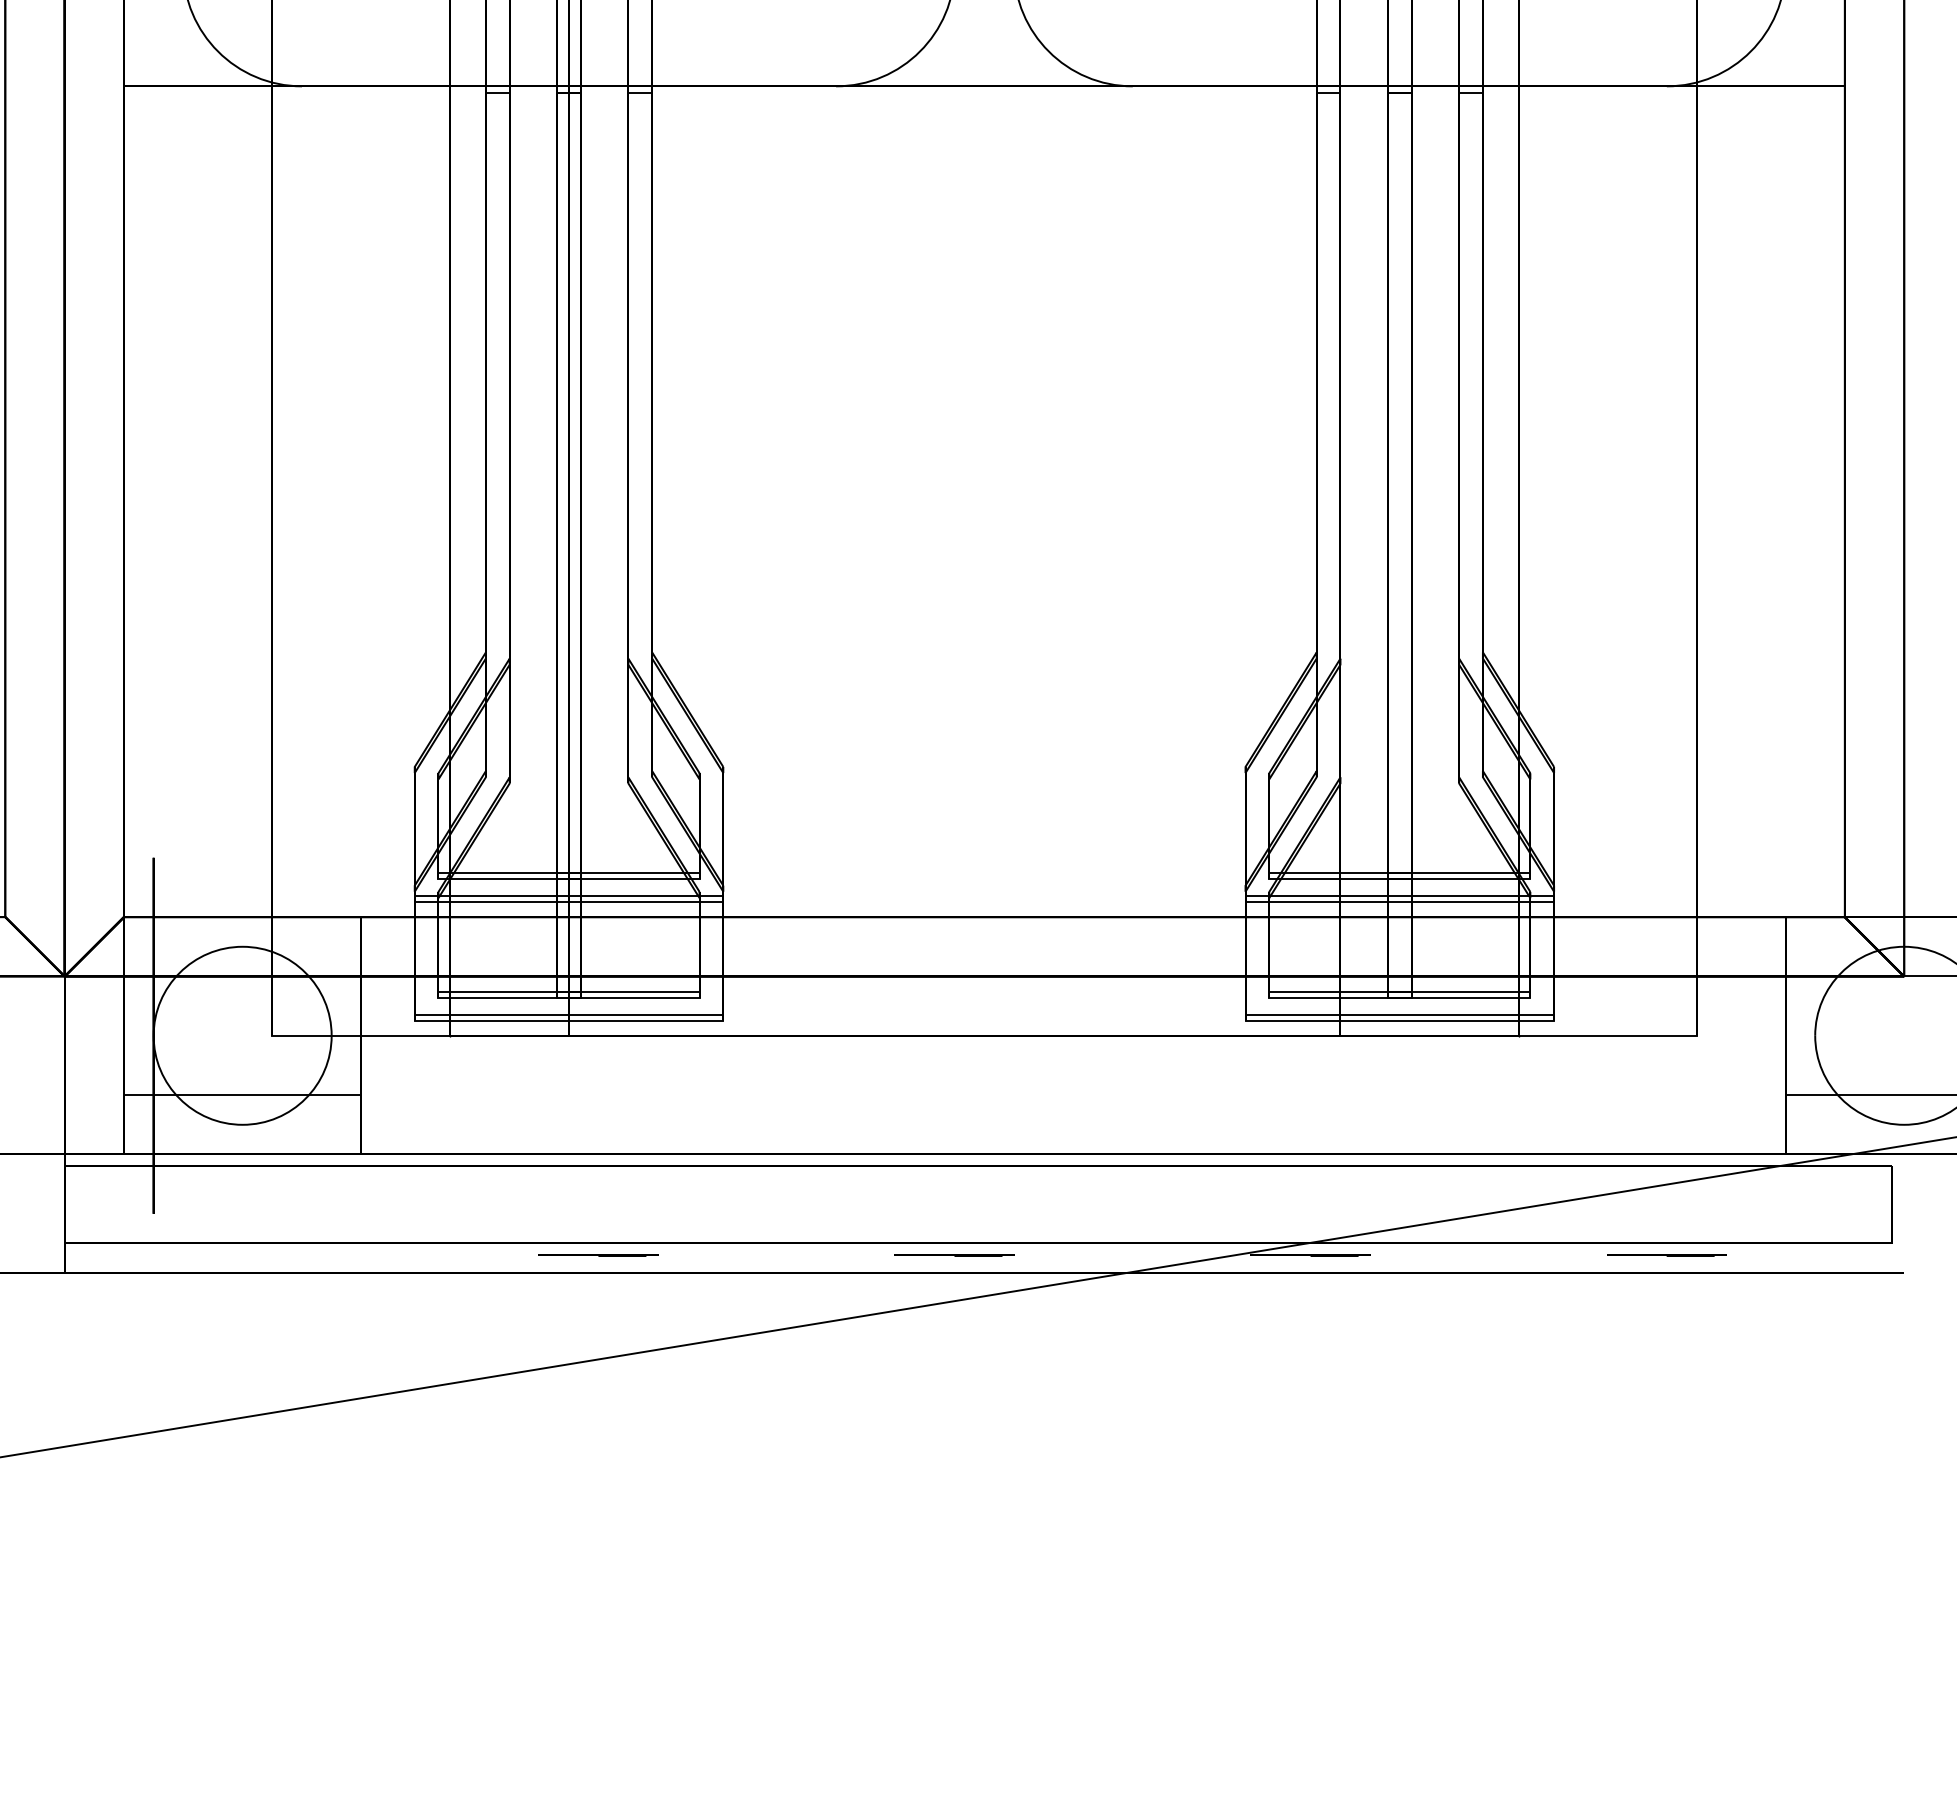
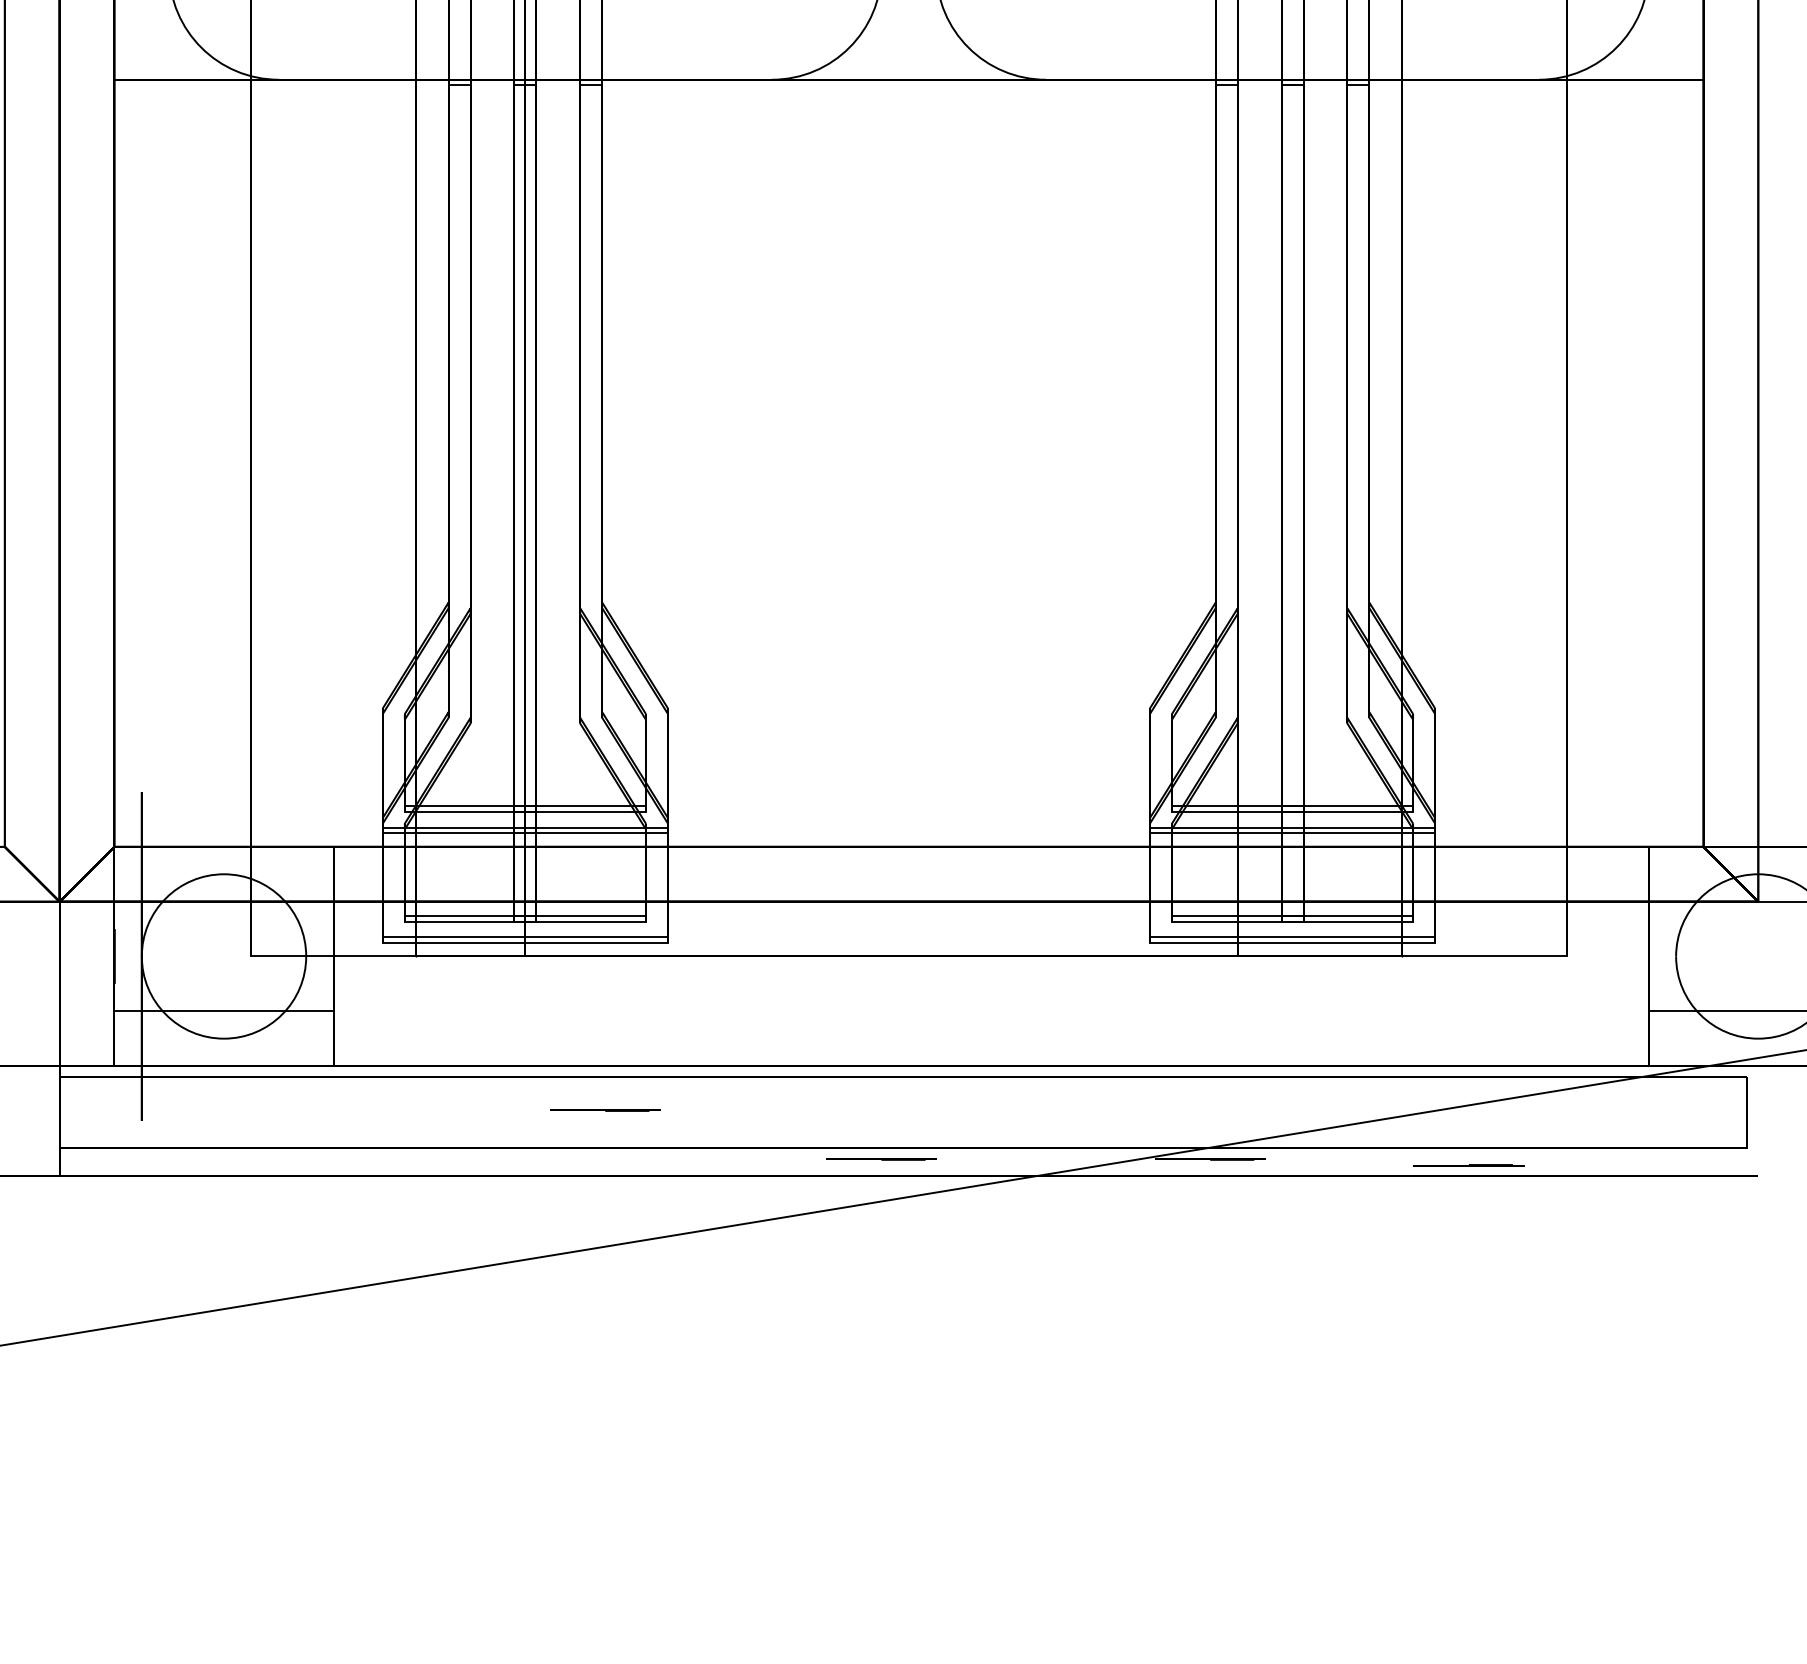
line: (598, 1255) -> (605, 1110), moved
line: (1666, 1255) -> (1468, 1165), moved

